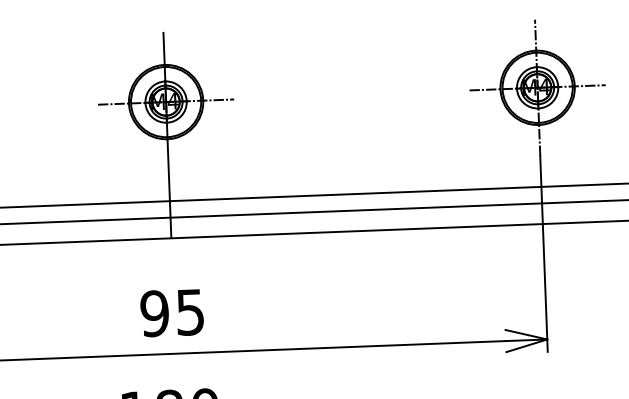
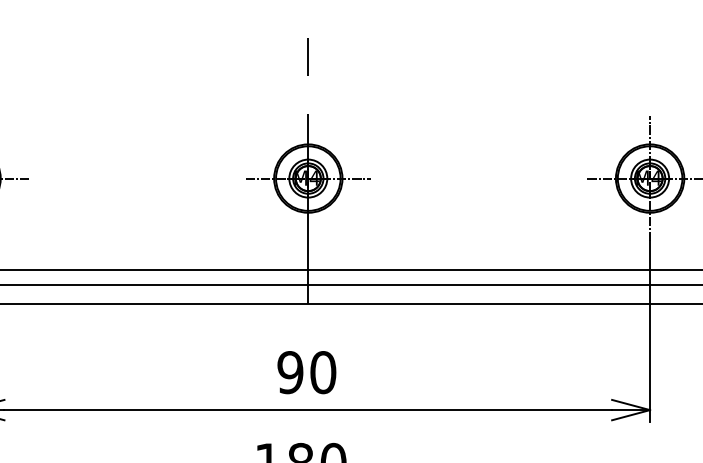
text: (190, 312) -> (323, 372), 95 -> 90

